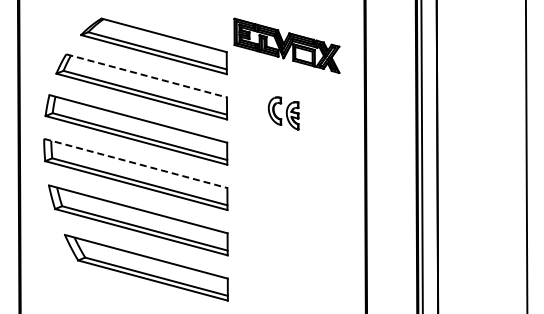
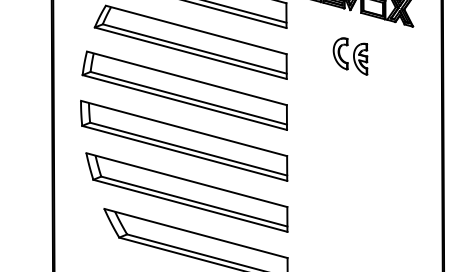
line: (147, 76) -> (197, 30), dashed -> solid
part: (283, 113) -> (350, 56), moved
line: (135, 163) -> (183, 128), dashed -> solid

